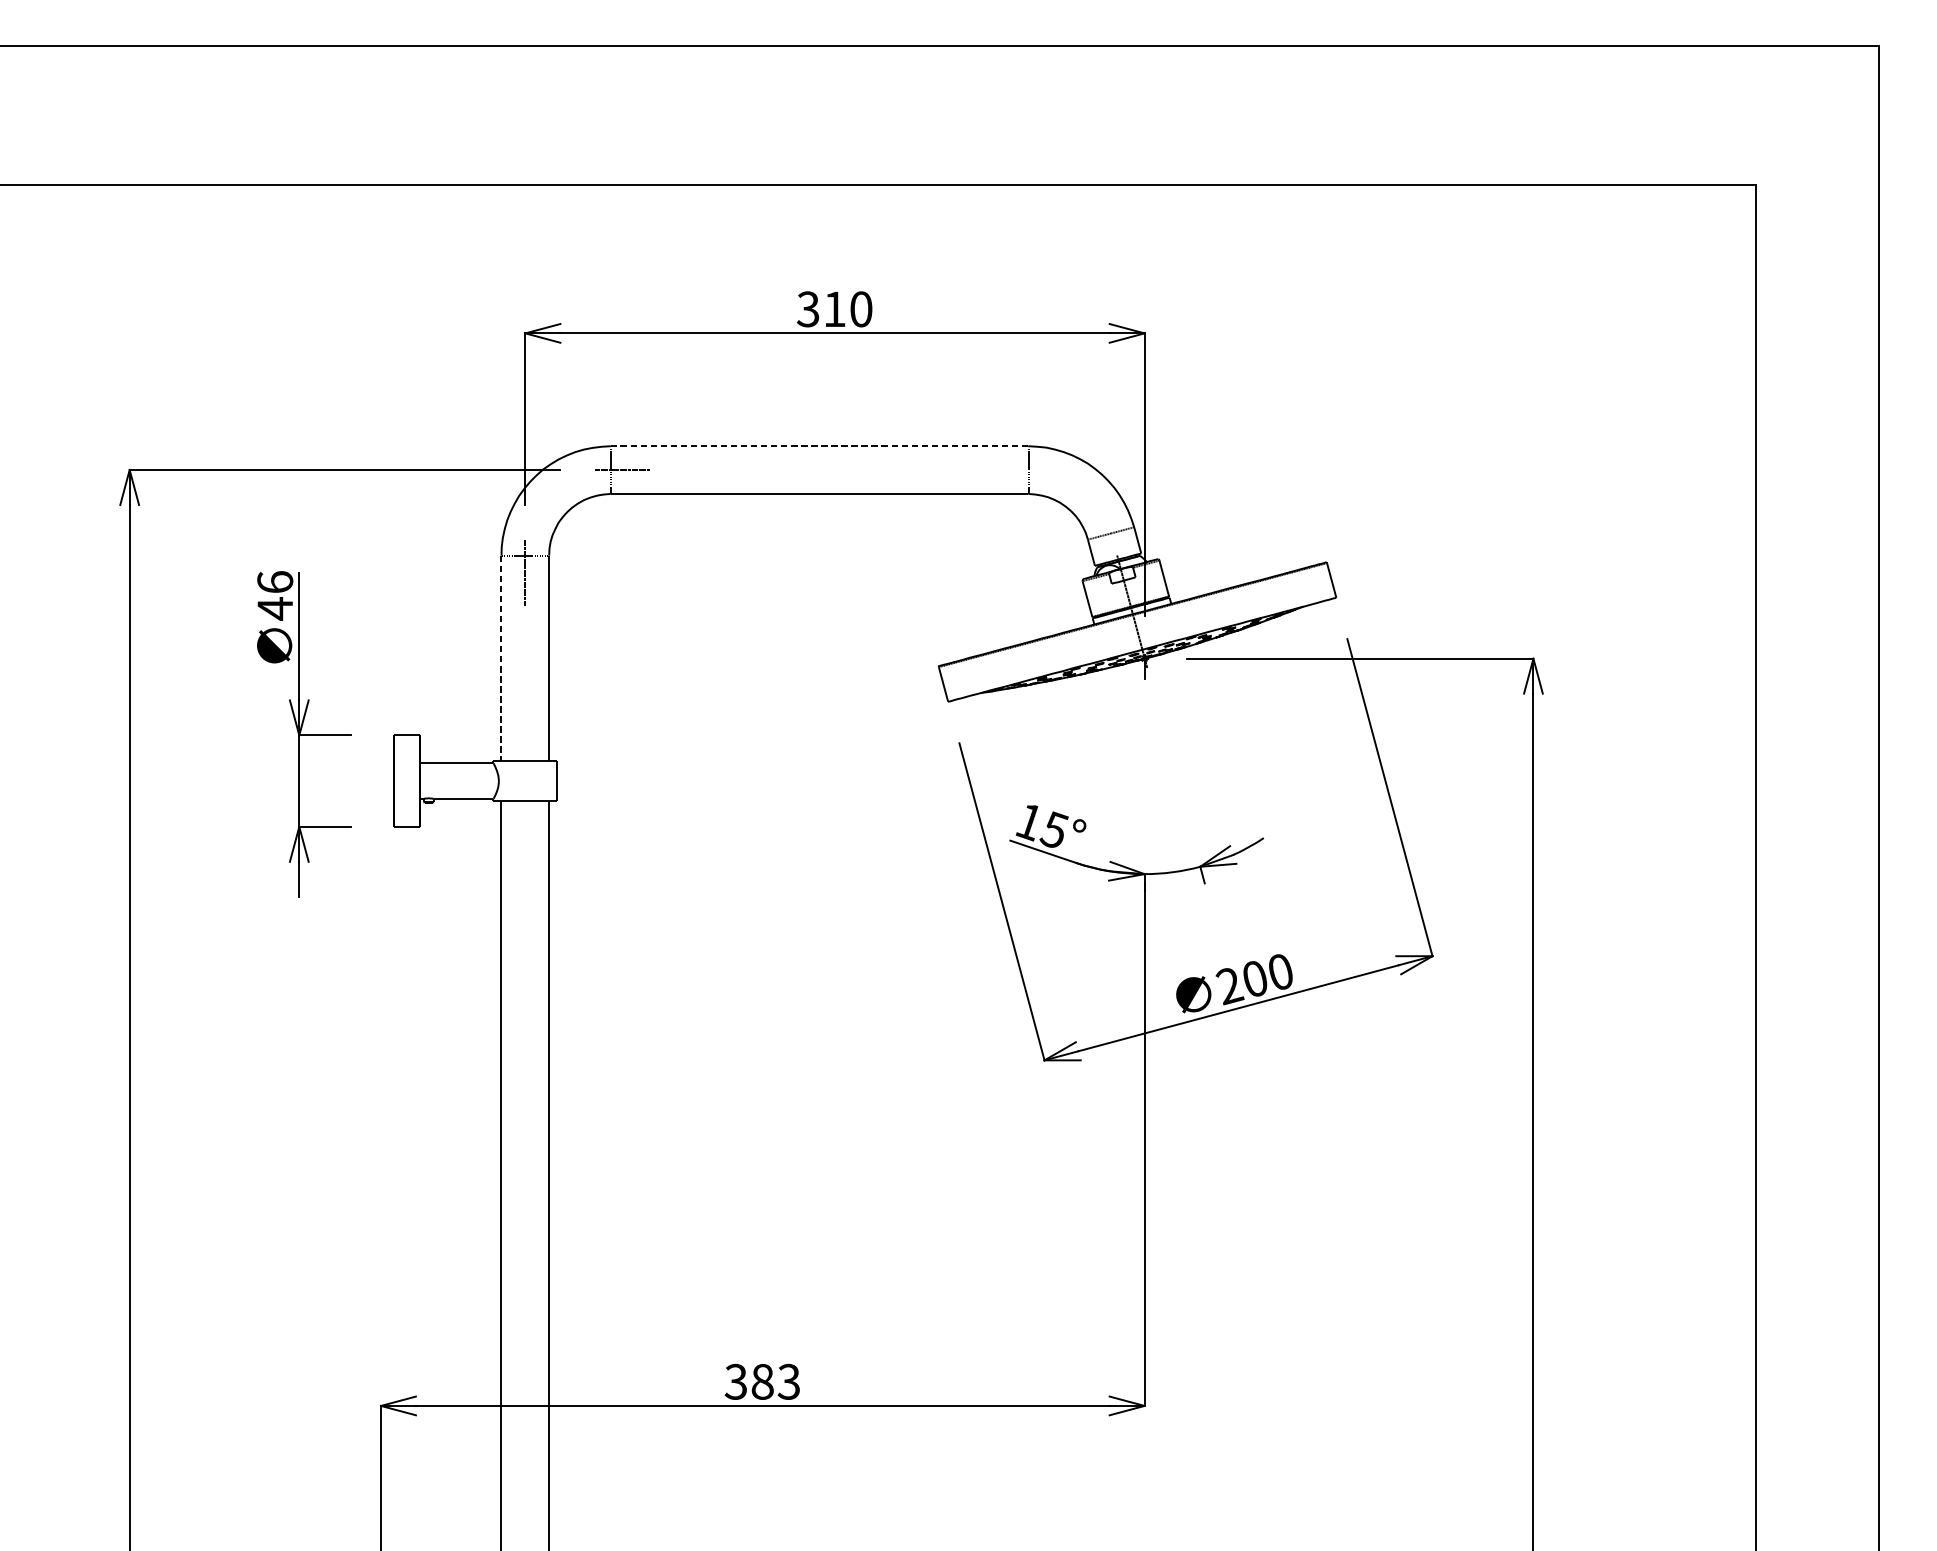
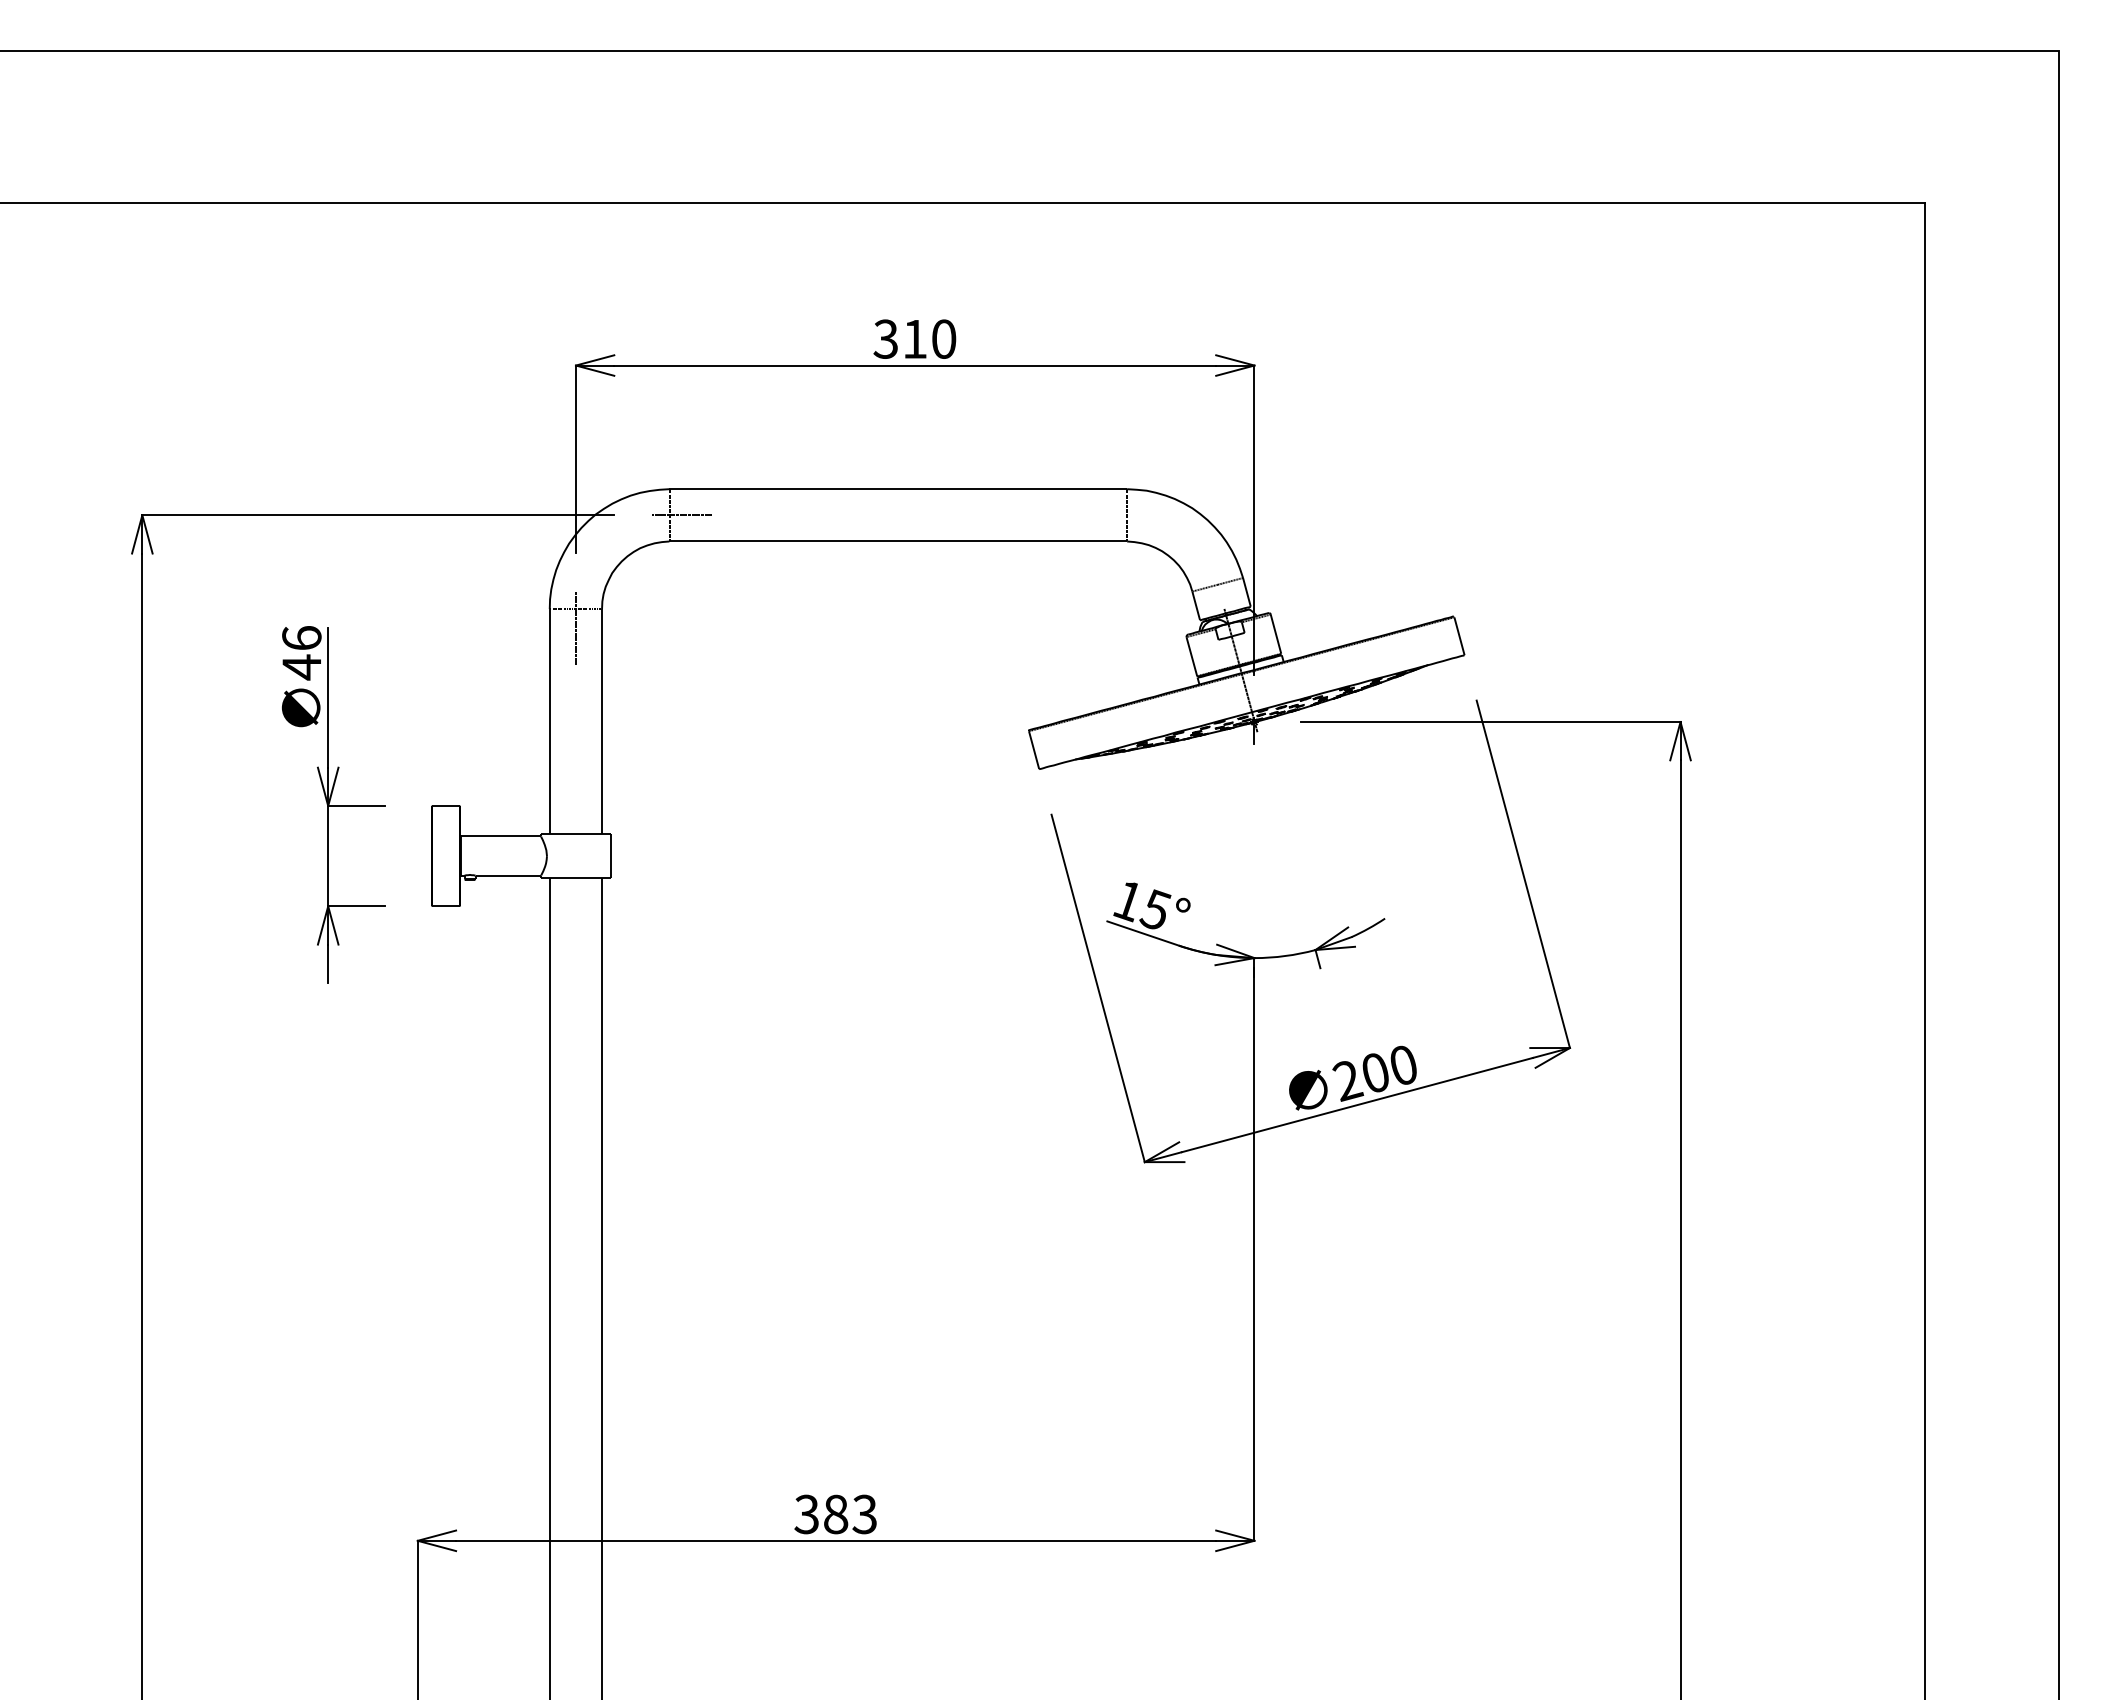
line: (819, 446) -> (898, 489), dashed -> solid
line: (501, 658) -> (549, 721), dashed -> solid

